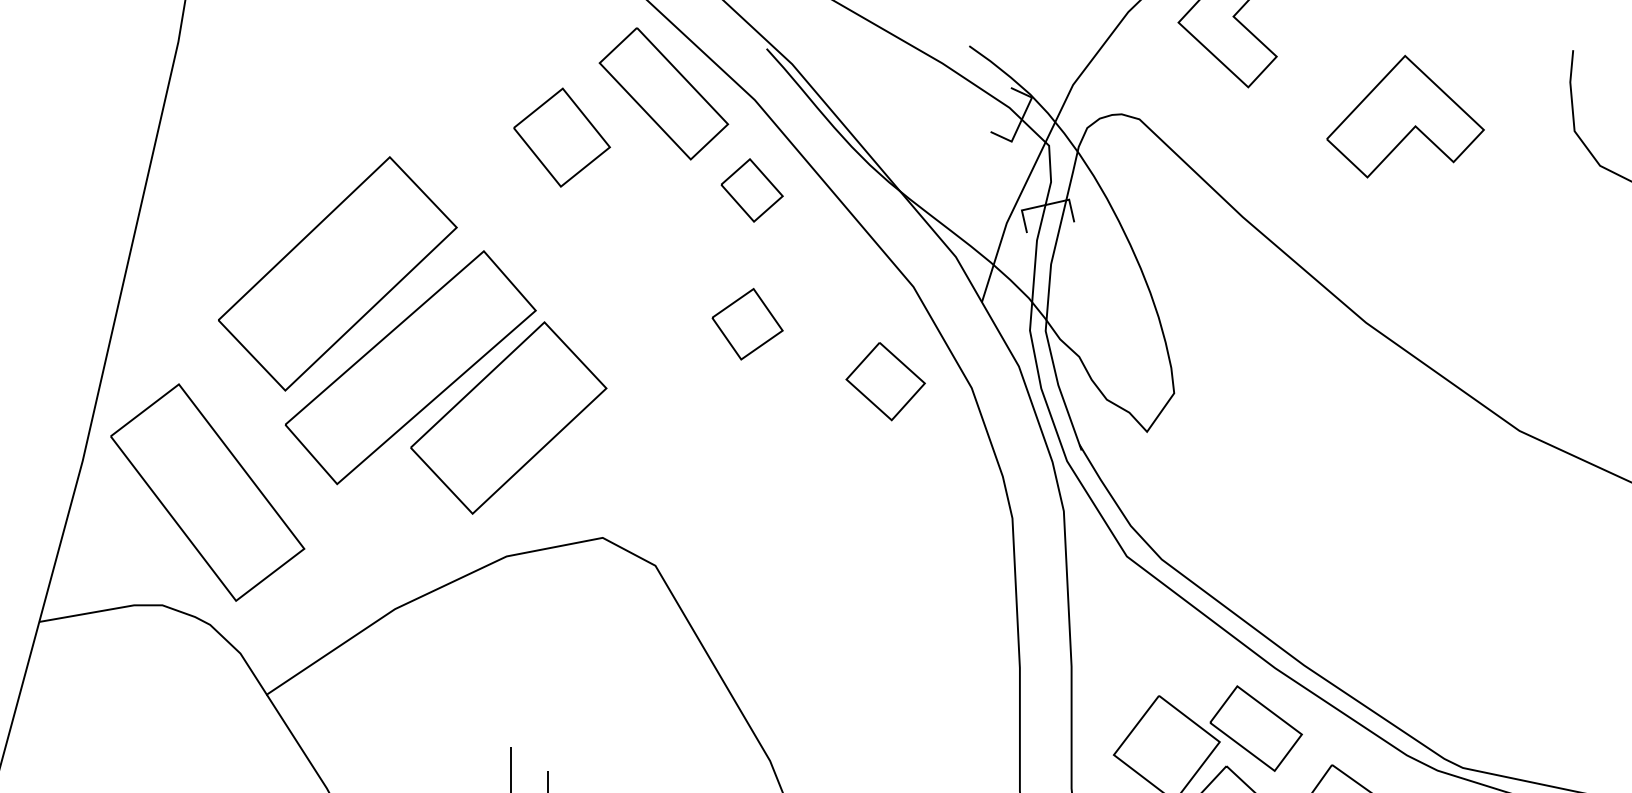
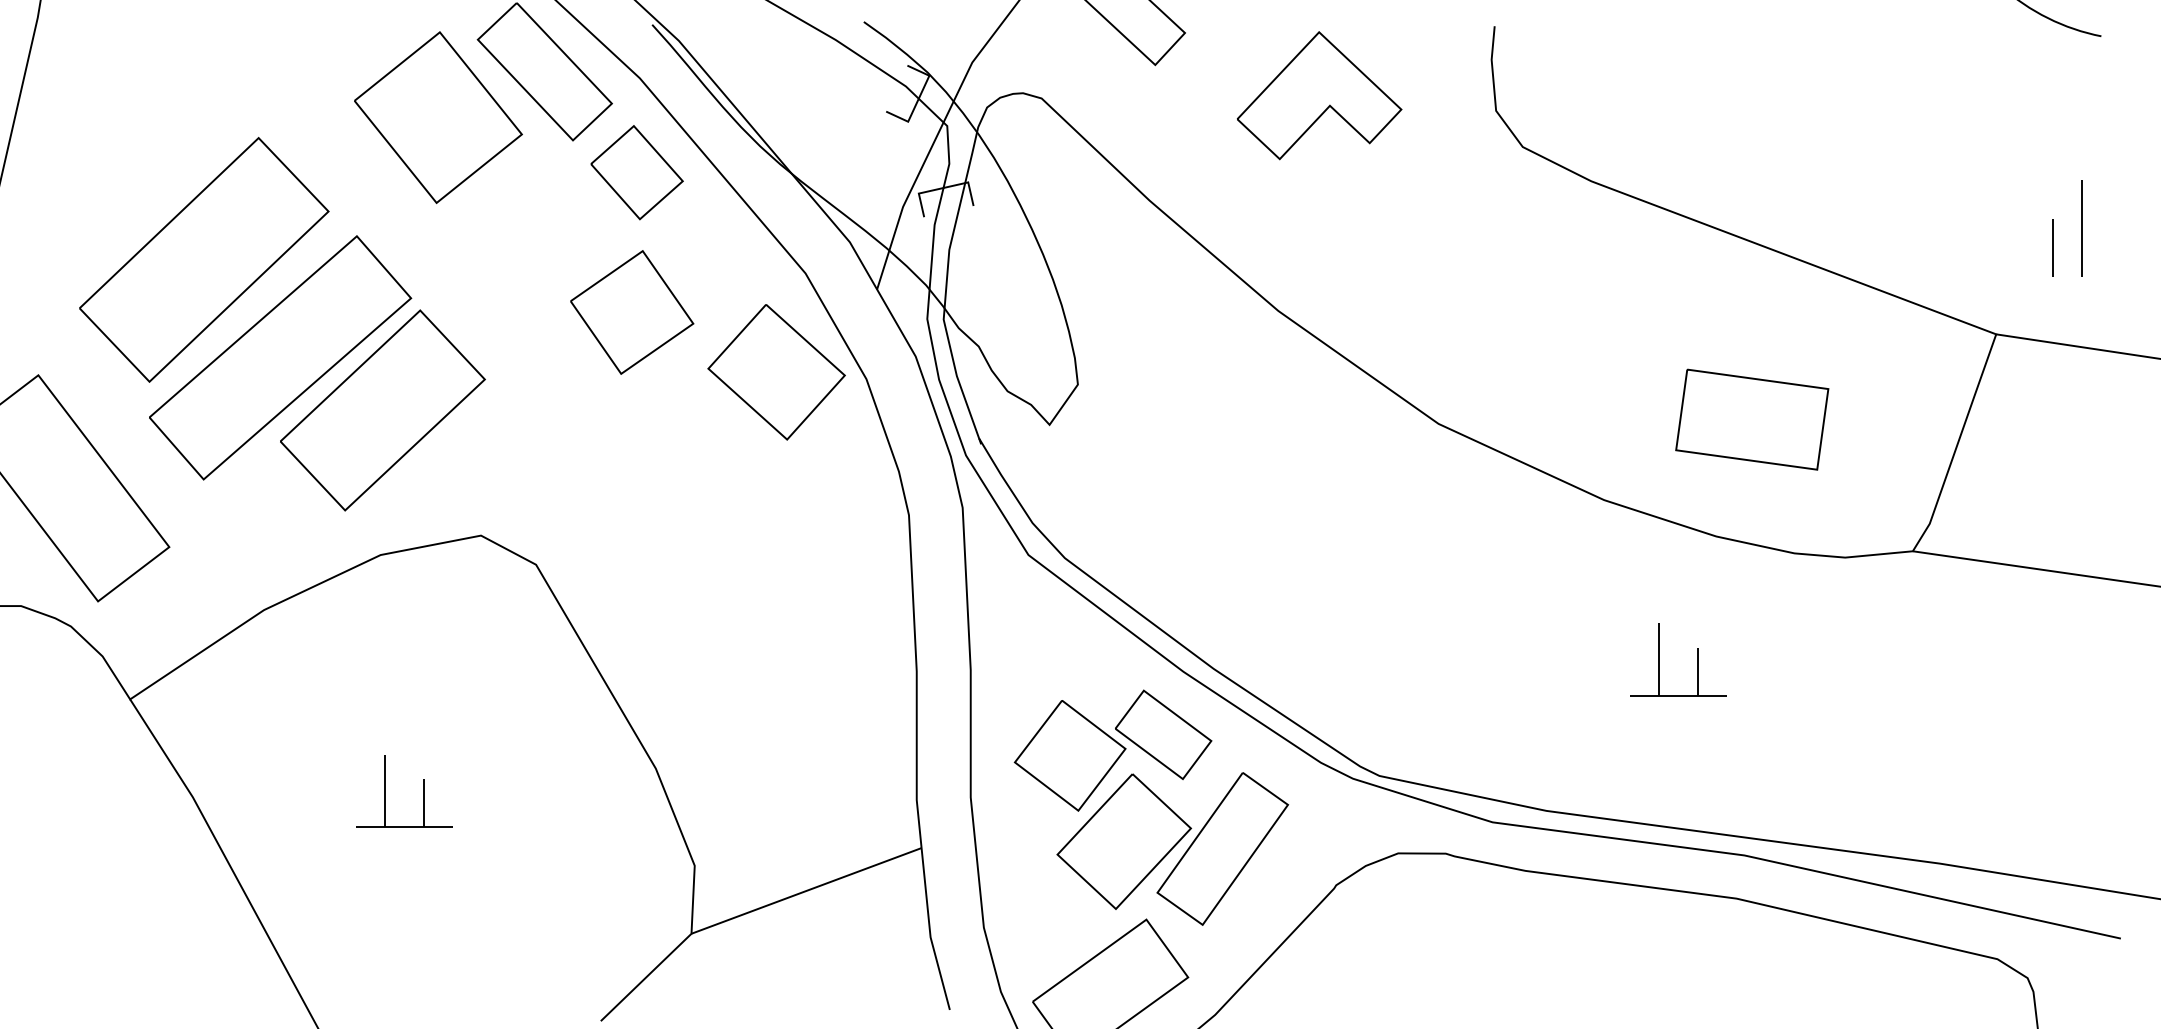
part: (562, 137) -> (438, 117), size x1.67
part: (751, 190) -> (636, 172), size x1.43
part: (747, 324) -> (632, 312), size x1.67
part: (885, 381) -> (776, 372), size x1.67

